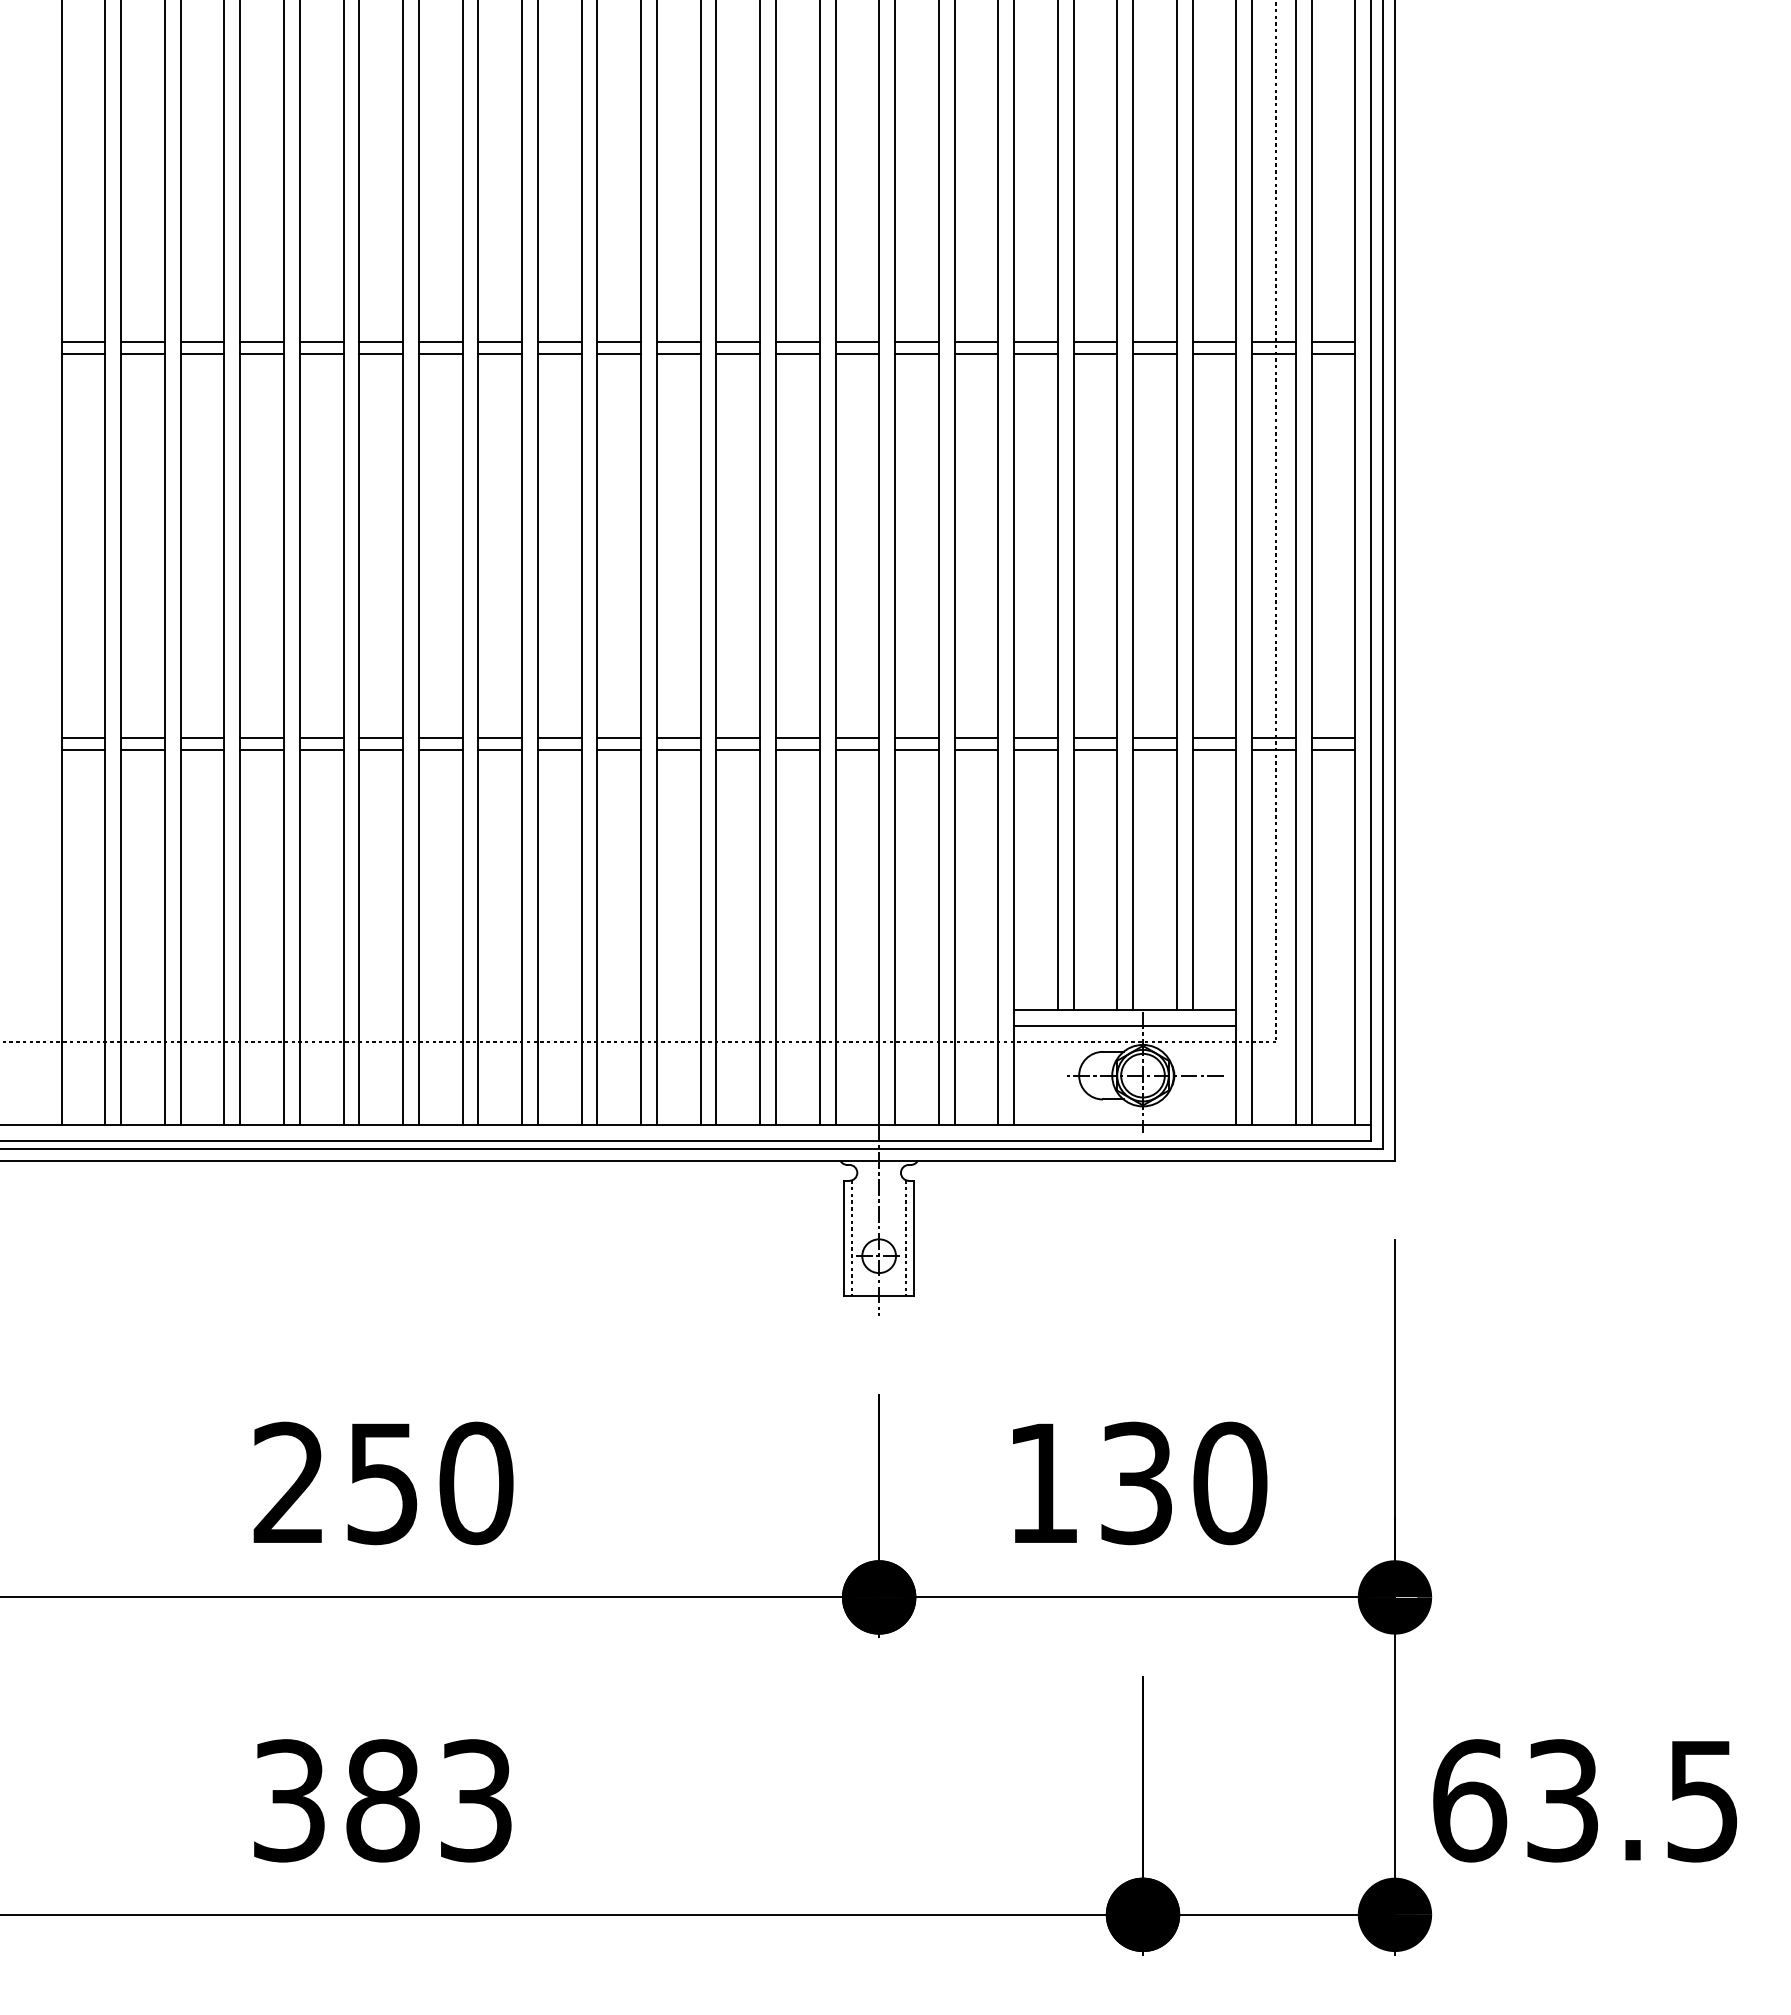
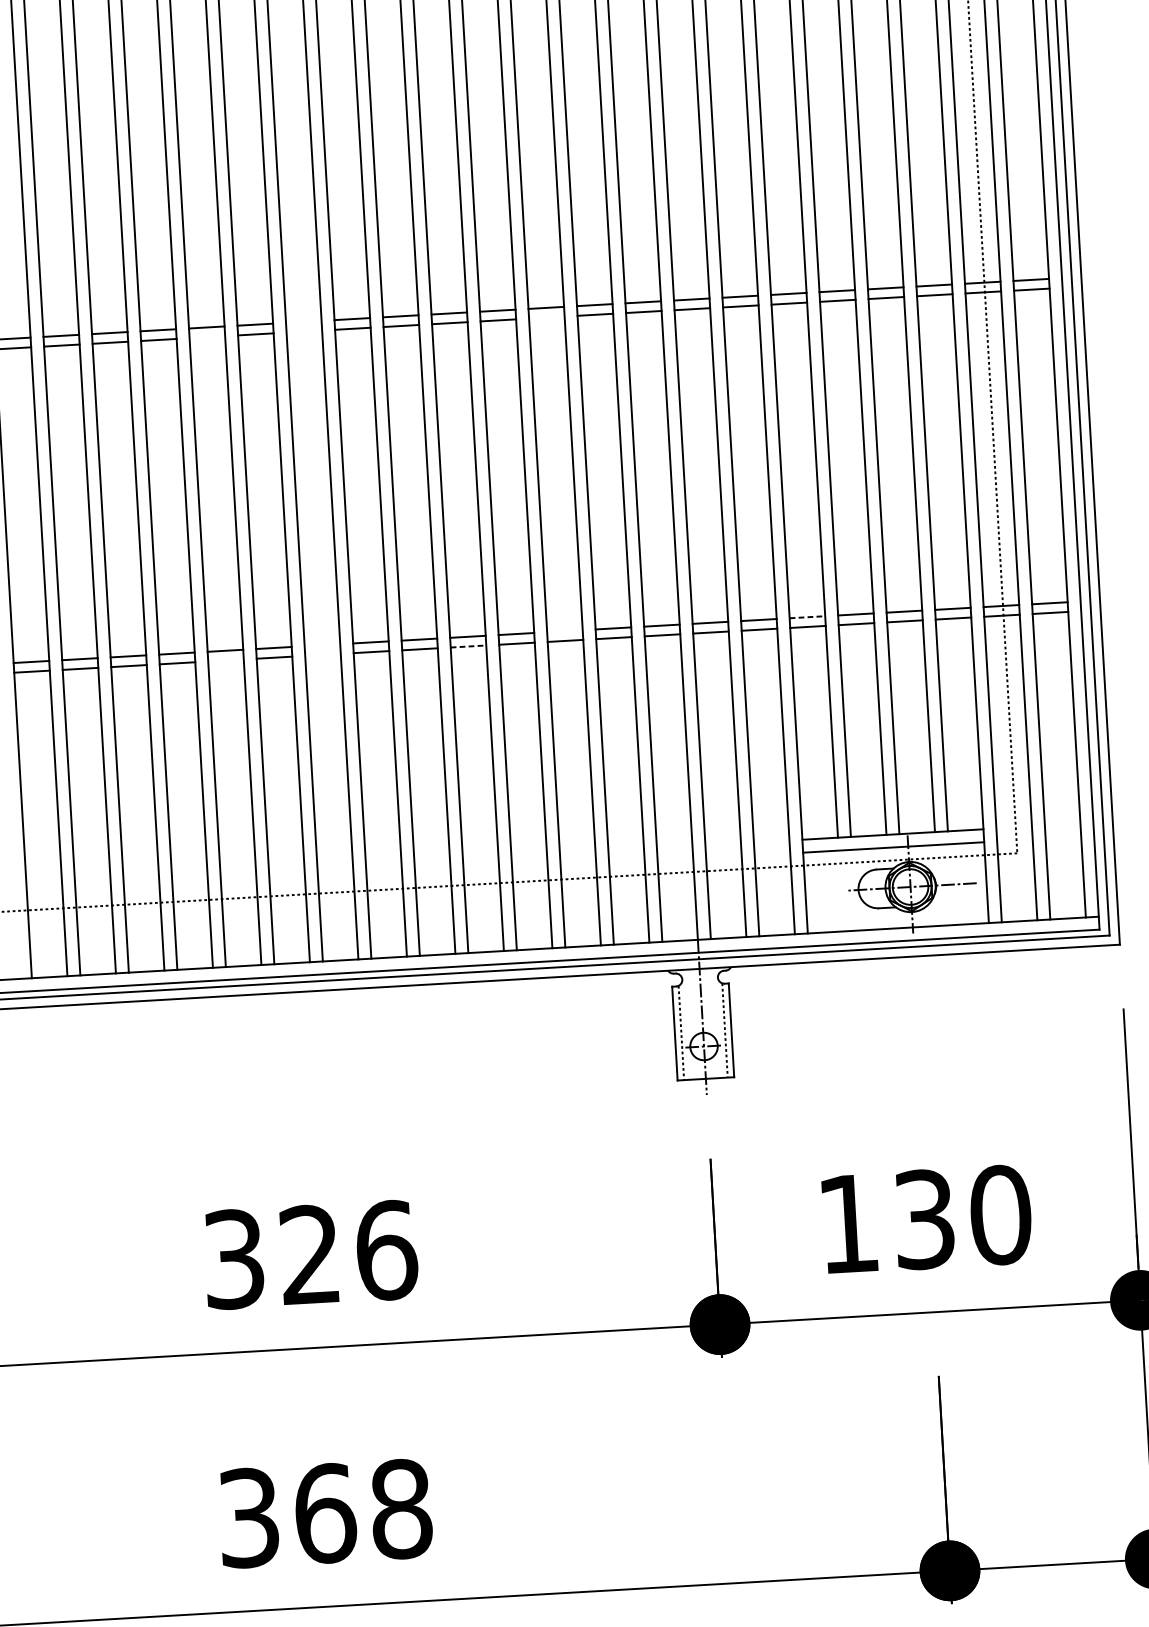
line: (440, 341) -> (303, 321), removed
line: (321, 353) -> (207, 337), removed
line: (440, 353) -> (304, 331), removed
line: (738, 353) -> (547, 317), removed
line: (440, 738) -> (322, 645), removed
line: (738, 738) -> (565, 631), removed
line: (1035, 738) -> (807, 617), solid -> dashed
line: (321, 750) -> (225, 660), removed
line: (440, 750) -> (322, 655), removed
line: (619, 750) -> (468, 646), solid -> dashed
text: (383, 1483) -> (310, 1255), 250 -> 326
text: (429, 1800) -> (363, 1511), 383 -> 368

